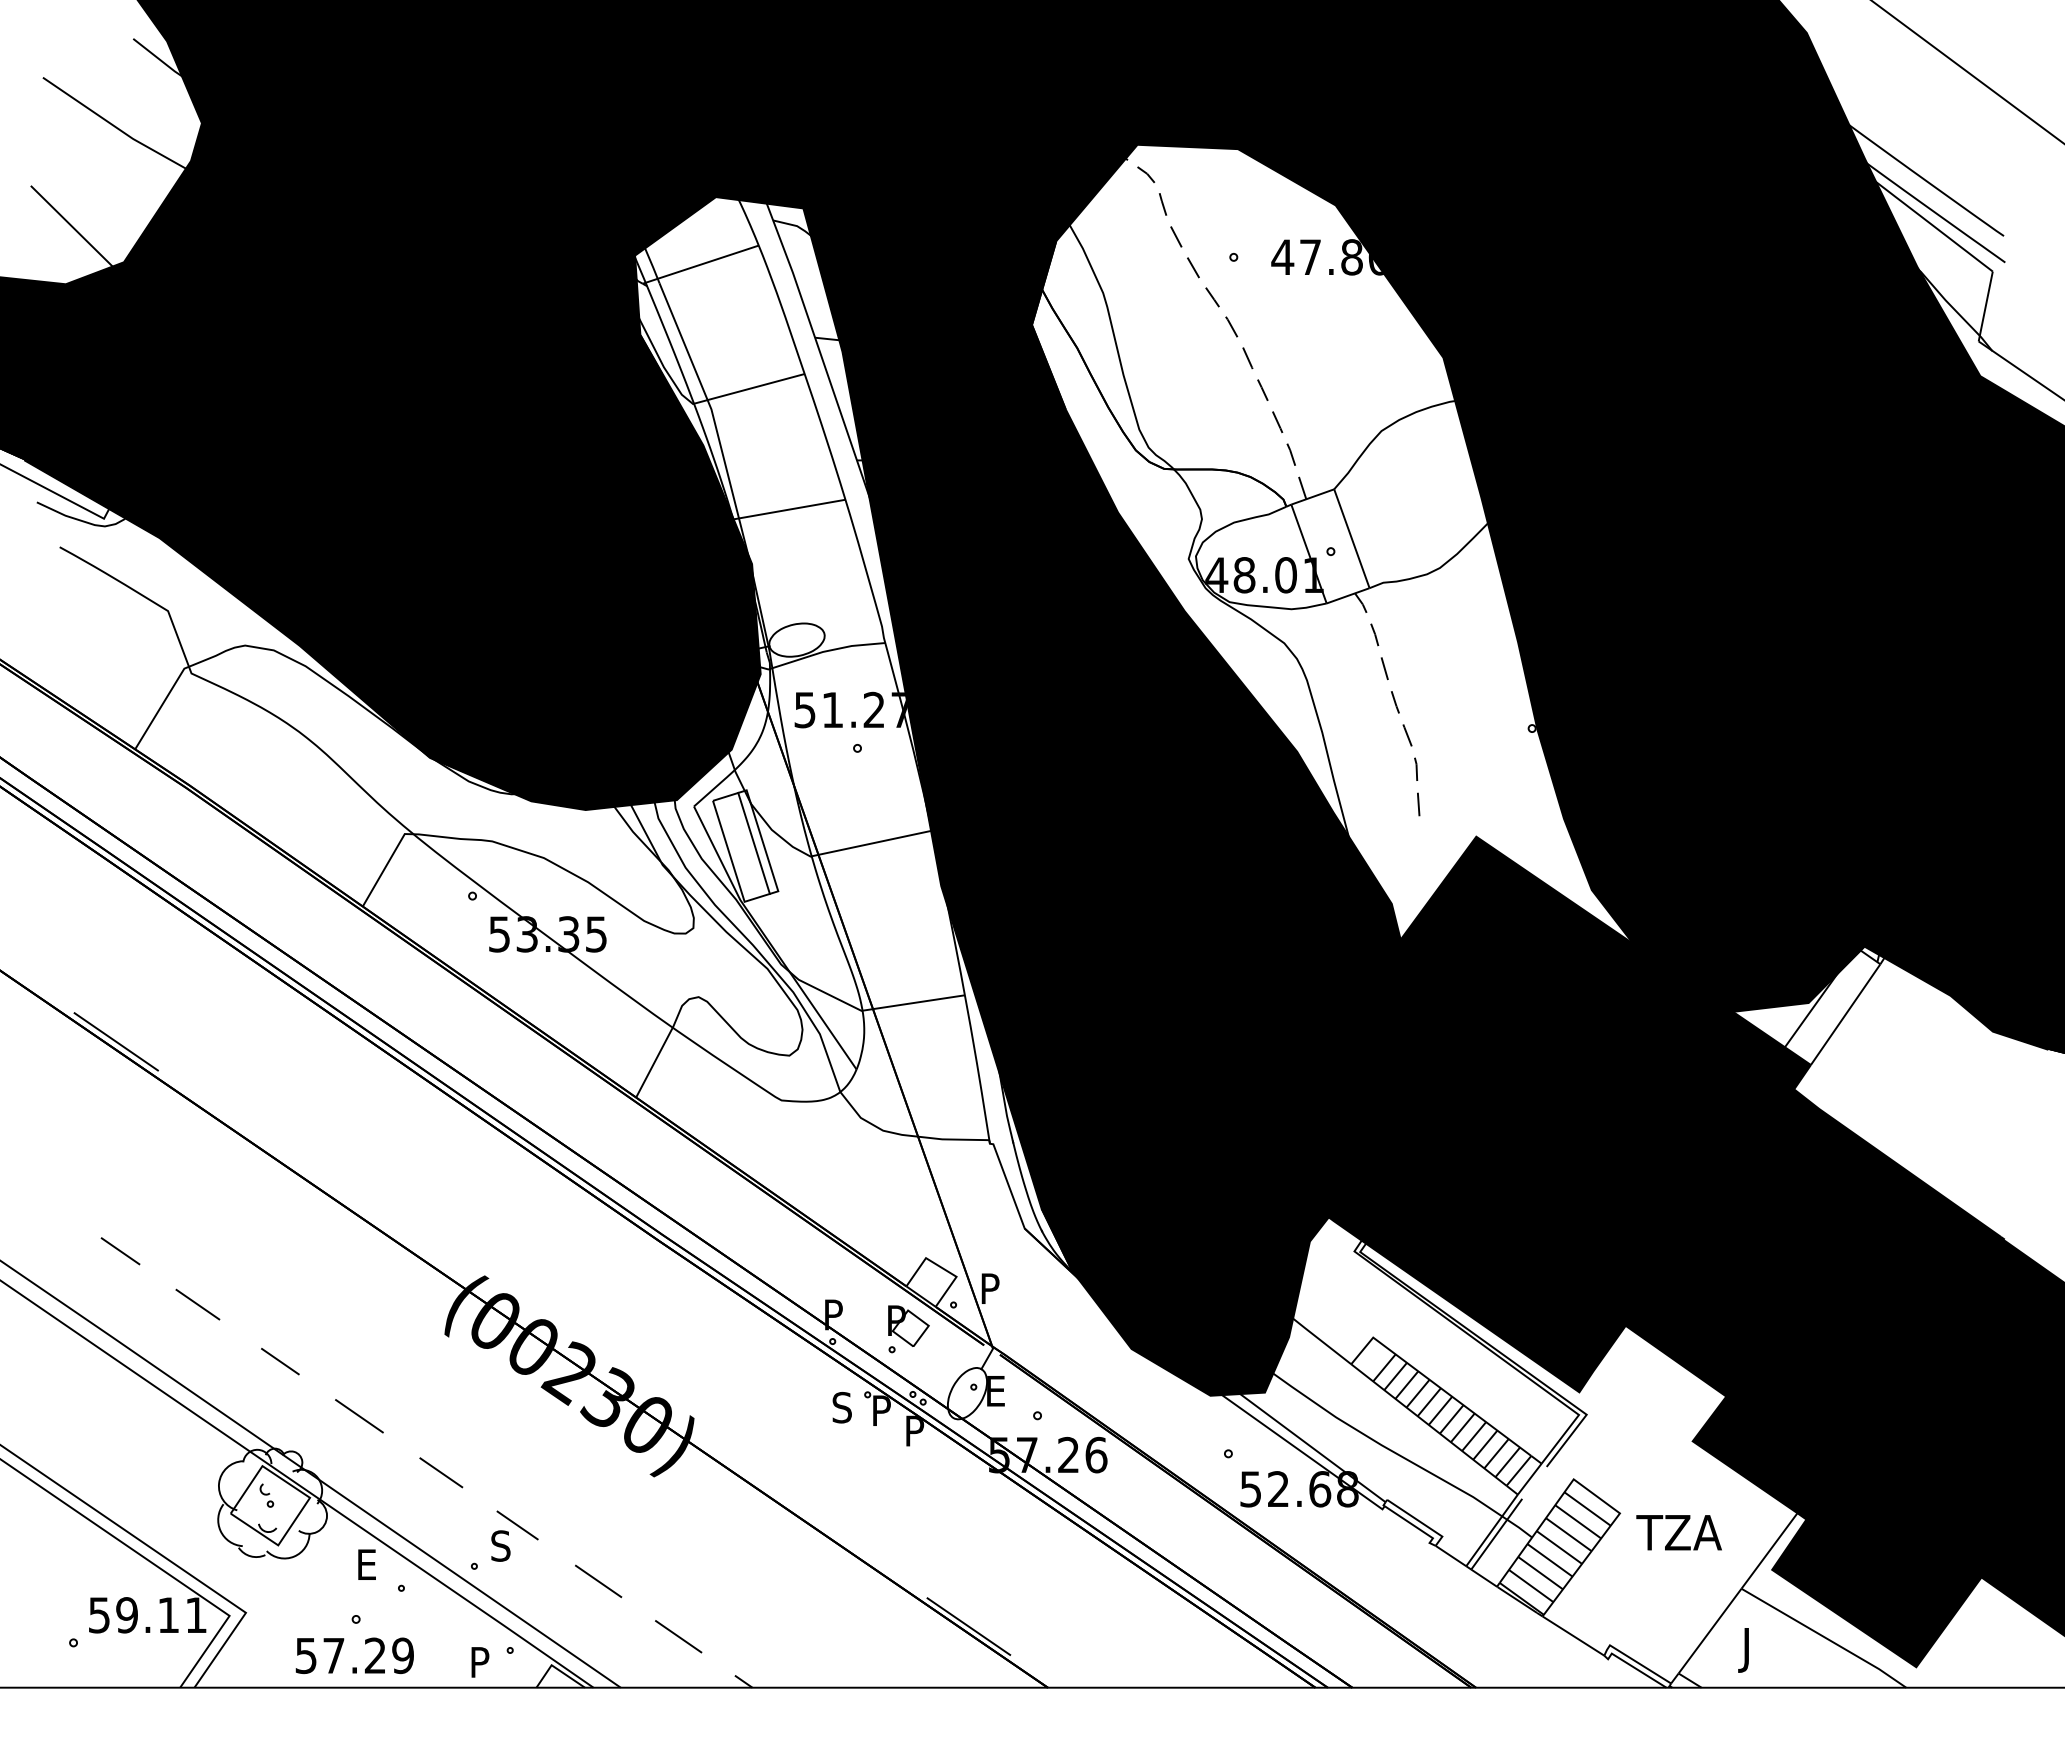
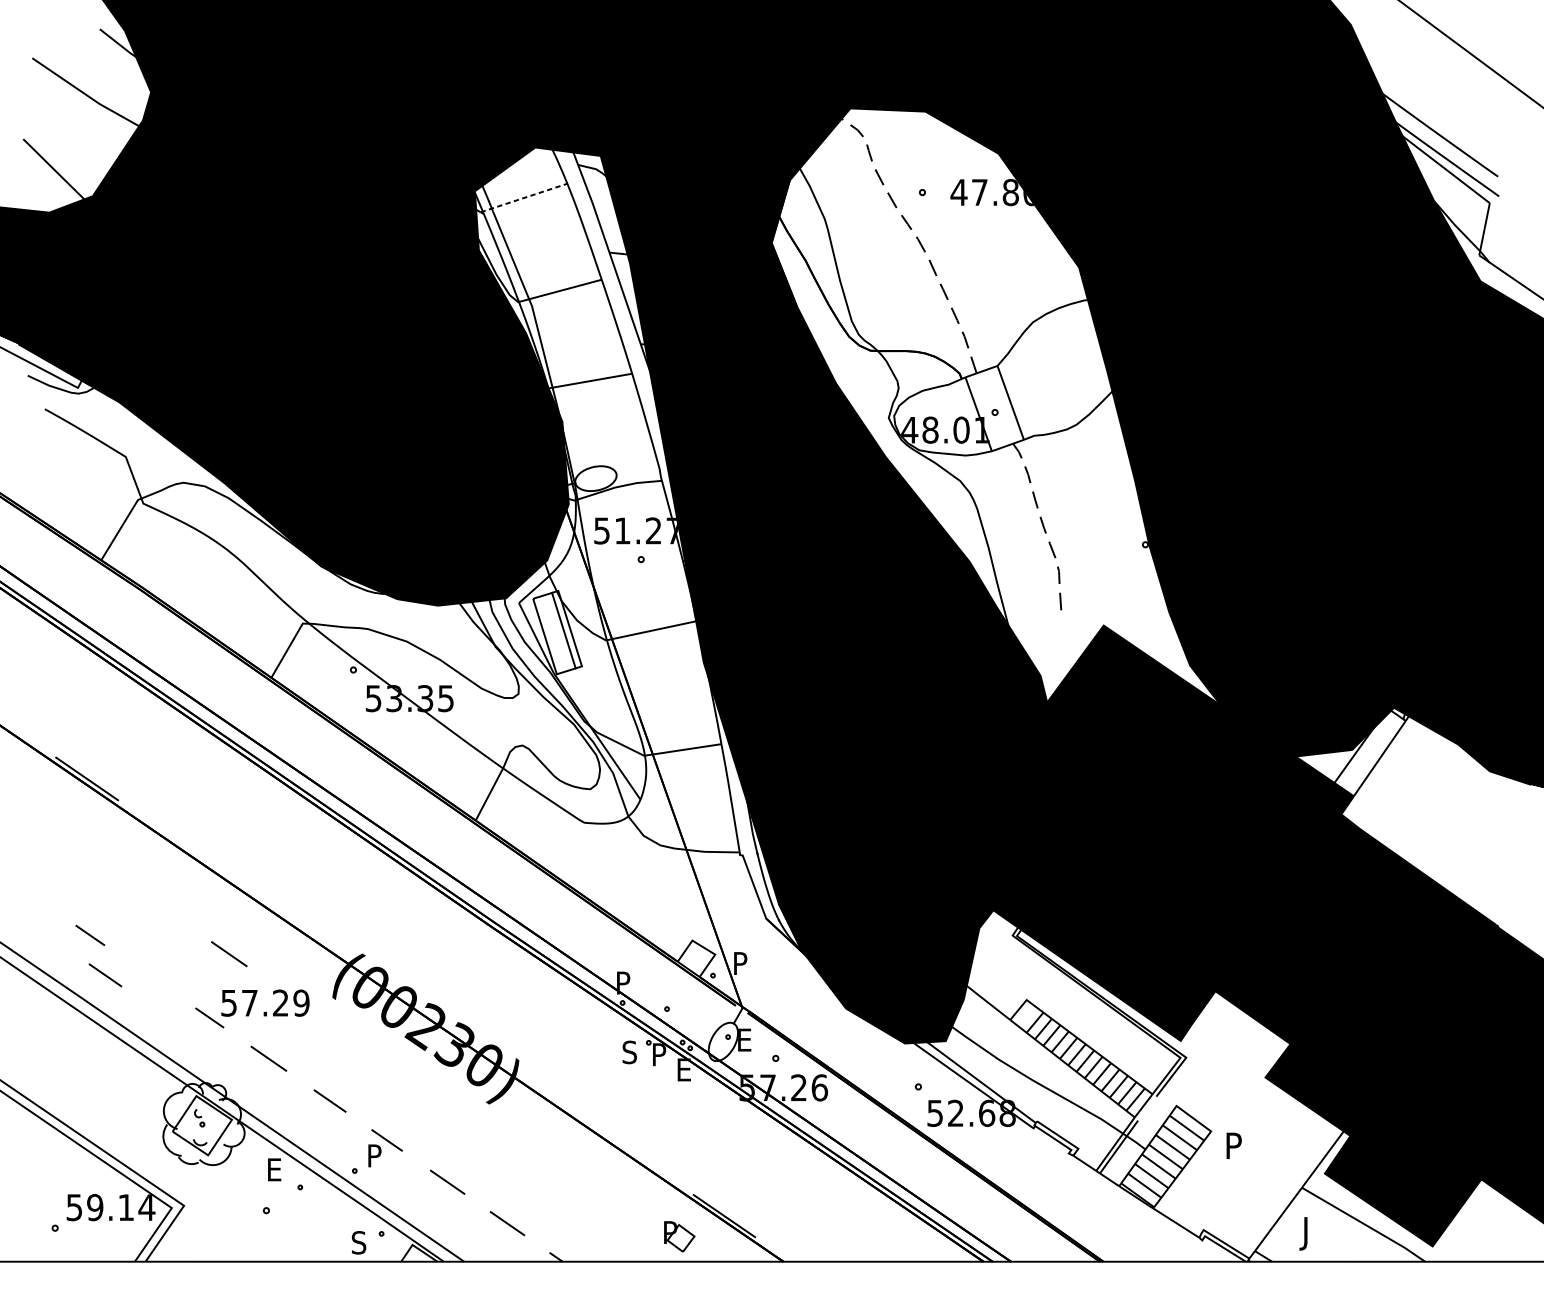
line: (701, 264) -> (524, 197), solid -> dashed
line: (306, 1276) -> (229, 954), added
line: (197, 1304) -> (105, 975), moved
part: (908, 1325) -> (679, 1236), moved
text: (917, 1430) -> (686, 1069), P -> E
text: (1678, 1532) -> (1254, 1145), TZA -> P
text: (500, 1545) -> (374, 1155), S -> P
text: (195, 1614) -> (146, 1207), 59.11 -> 59.14
text: (354, 1655) -> (265, 1002), moved
text: (479, 1662) -> (358, 1242), P -> S

